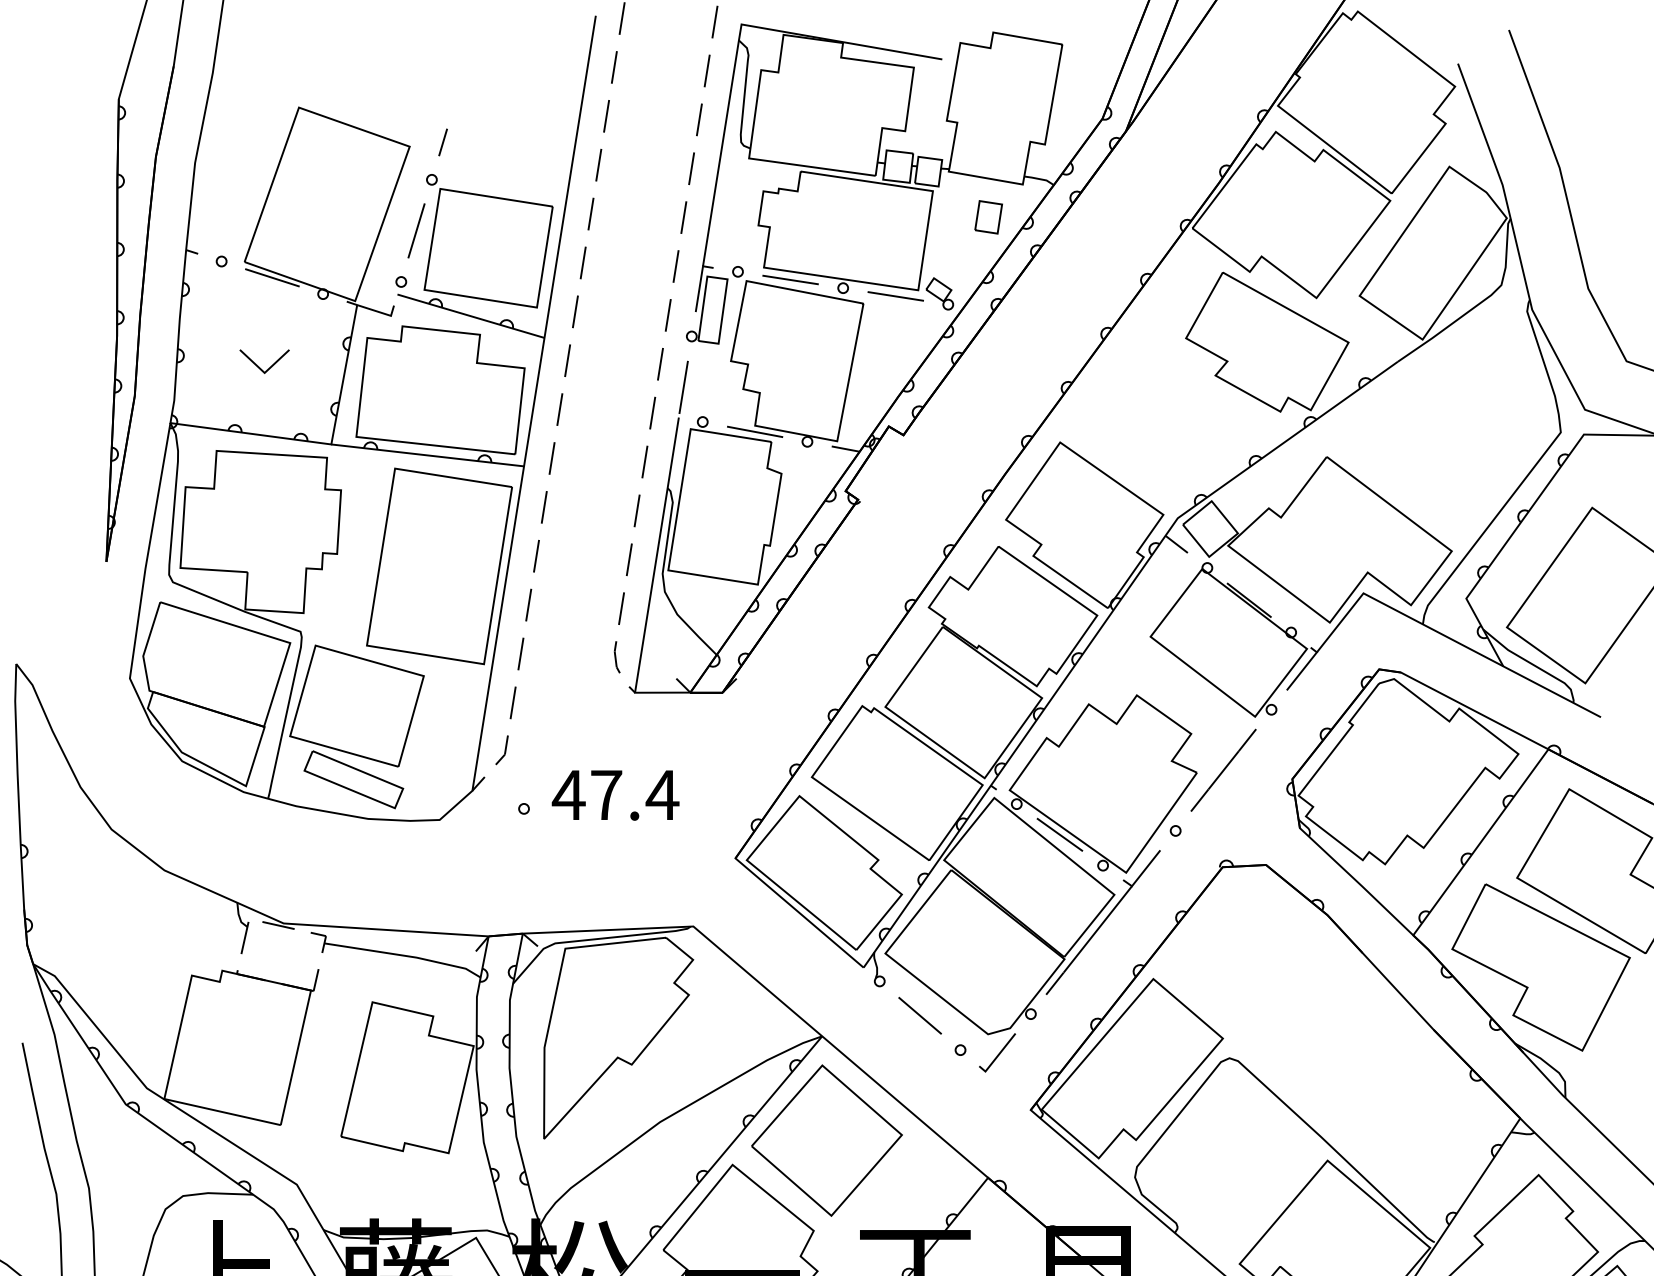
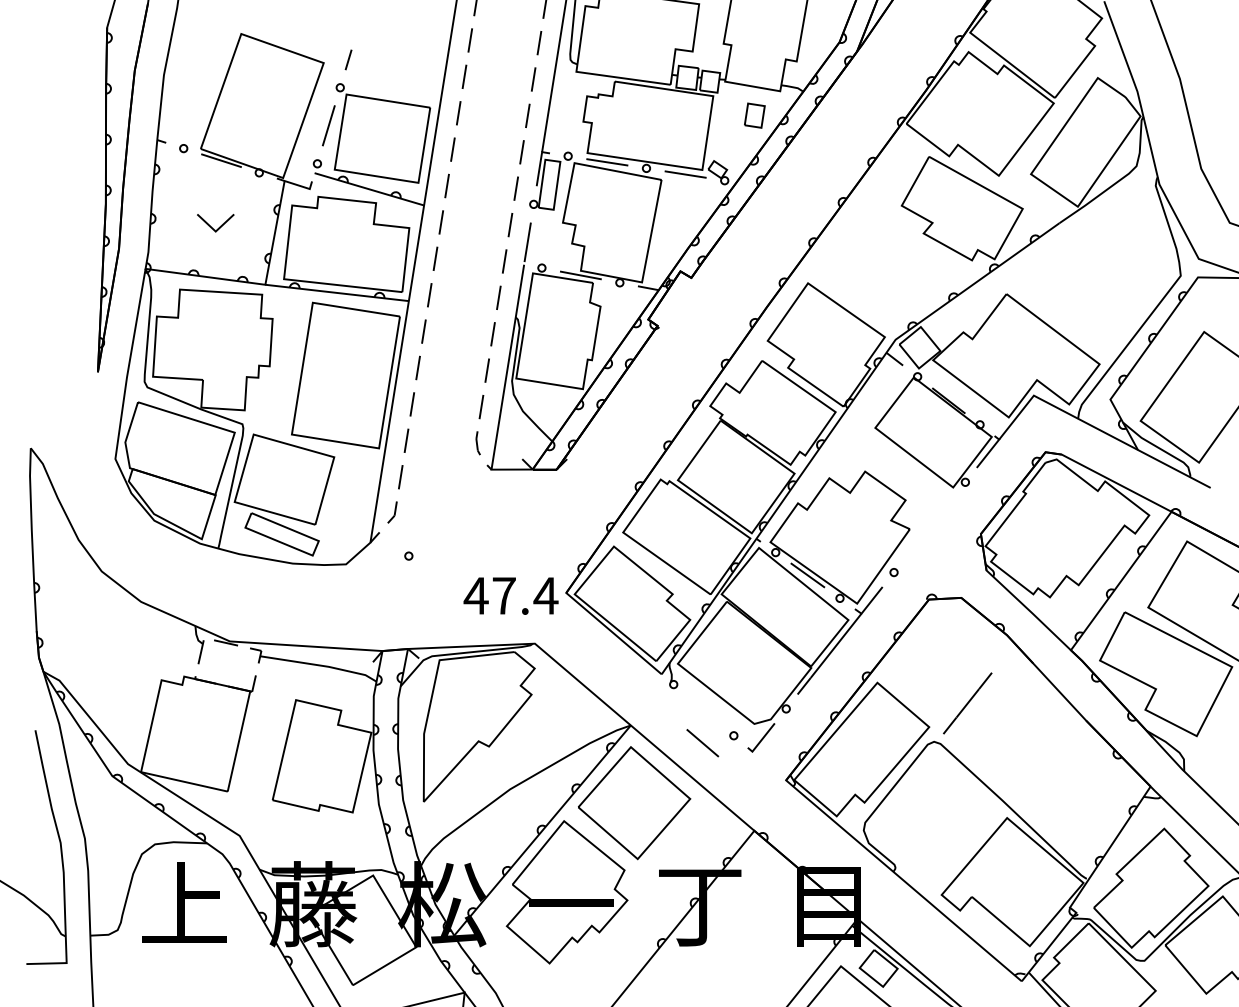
line: (1223, 770) -> (967, 703), moved
text: (614, 794) -> (510, 595), moved
line: (919, 1016) -> (702, 743), moved

